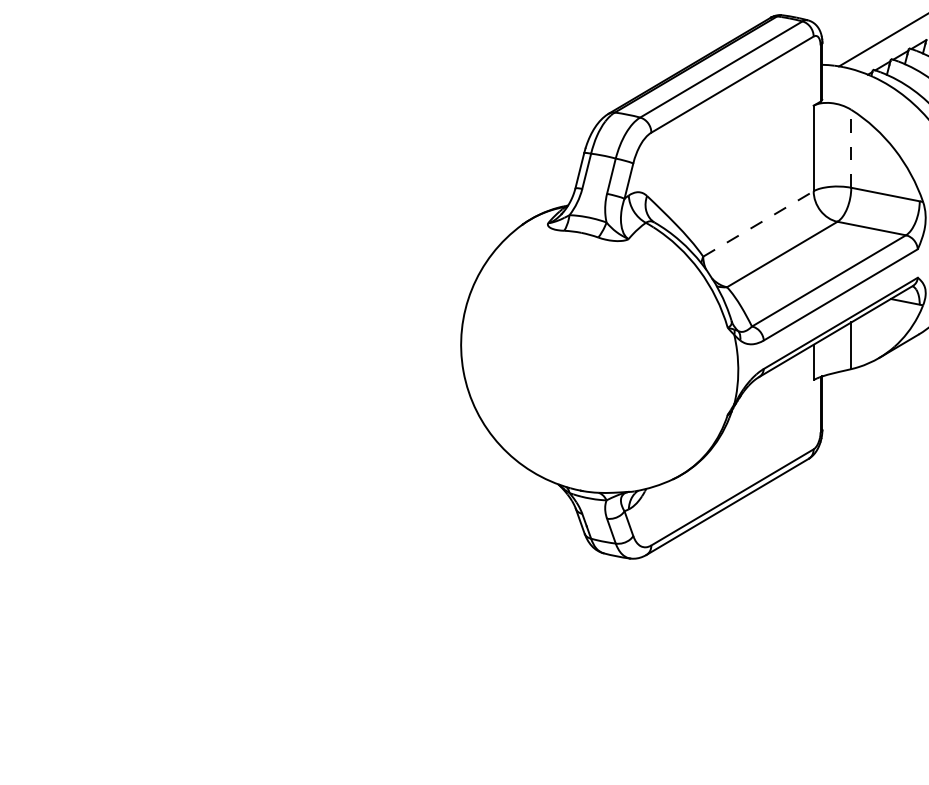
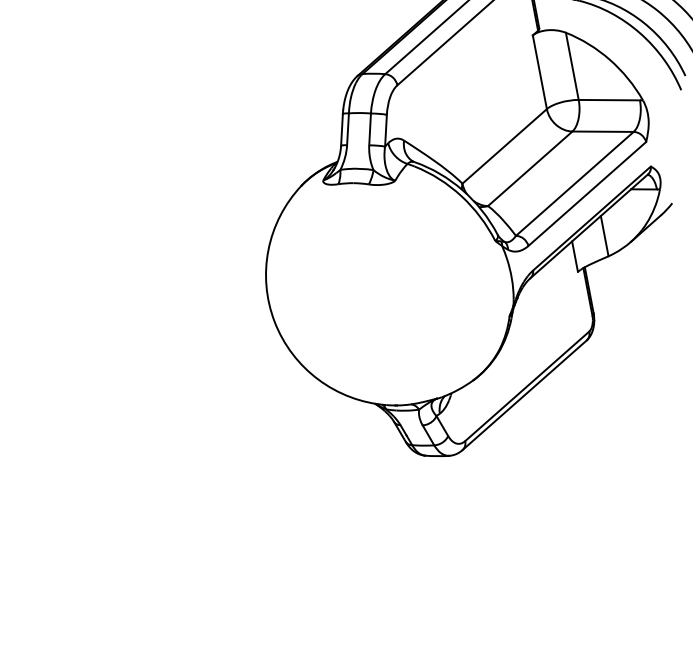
line: (851, 148) -> (572, 66), dashed -> solid
line: (758, 223) -> (504, 145), dashed -> solid

